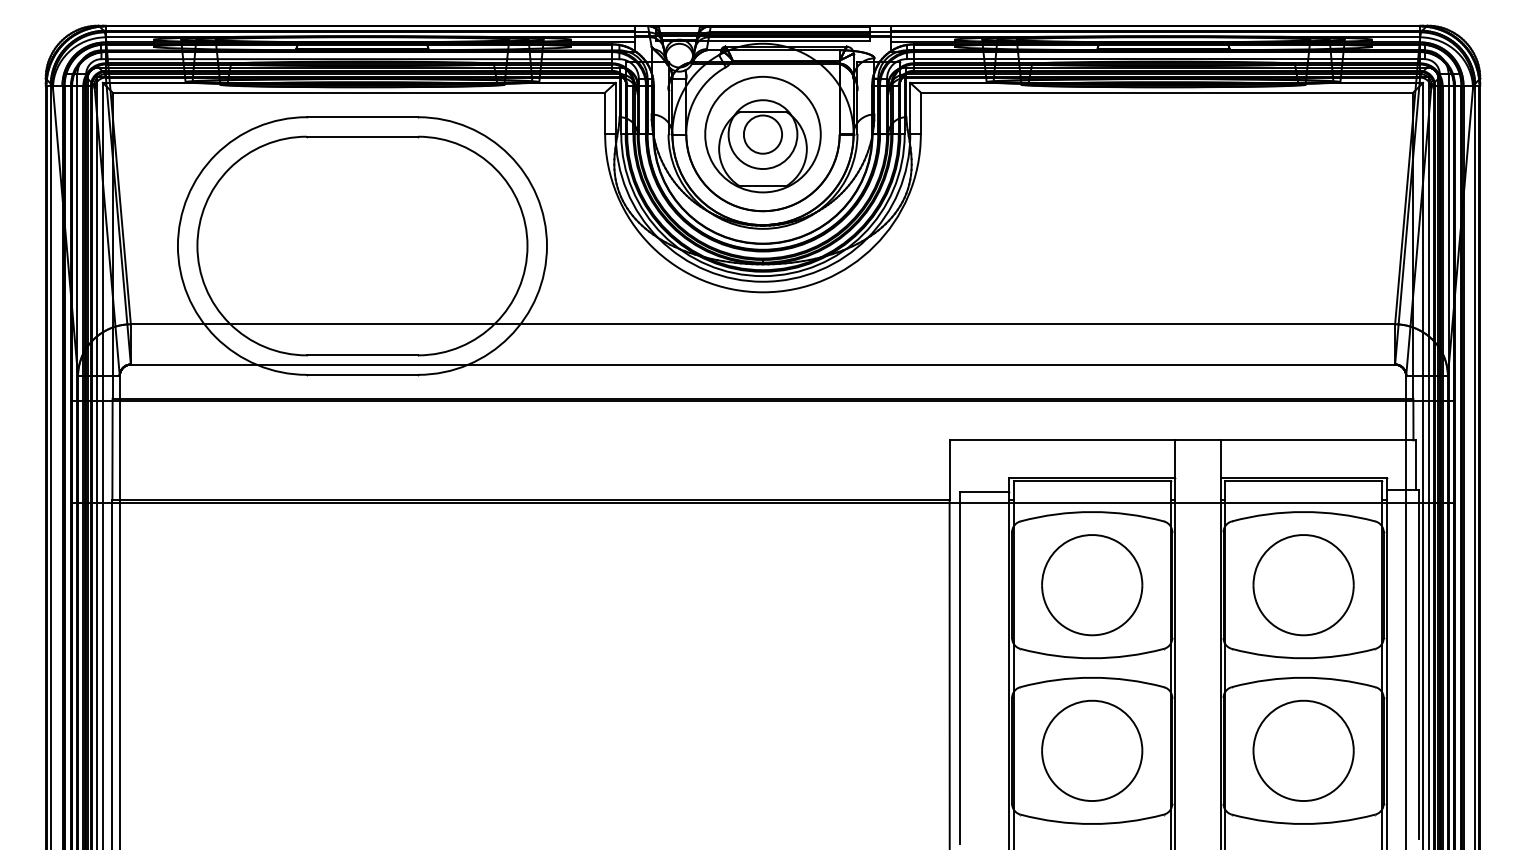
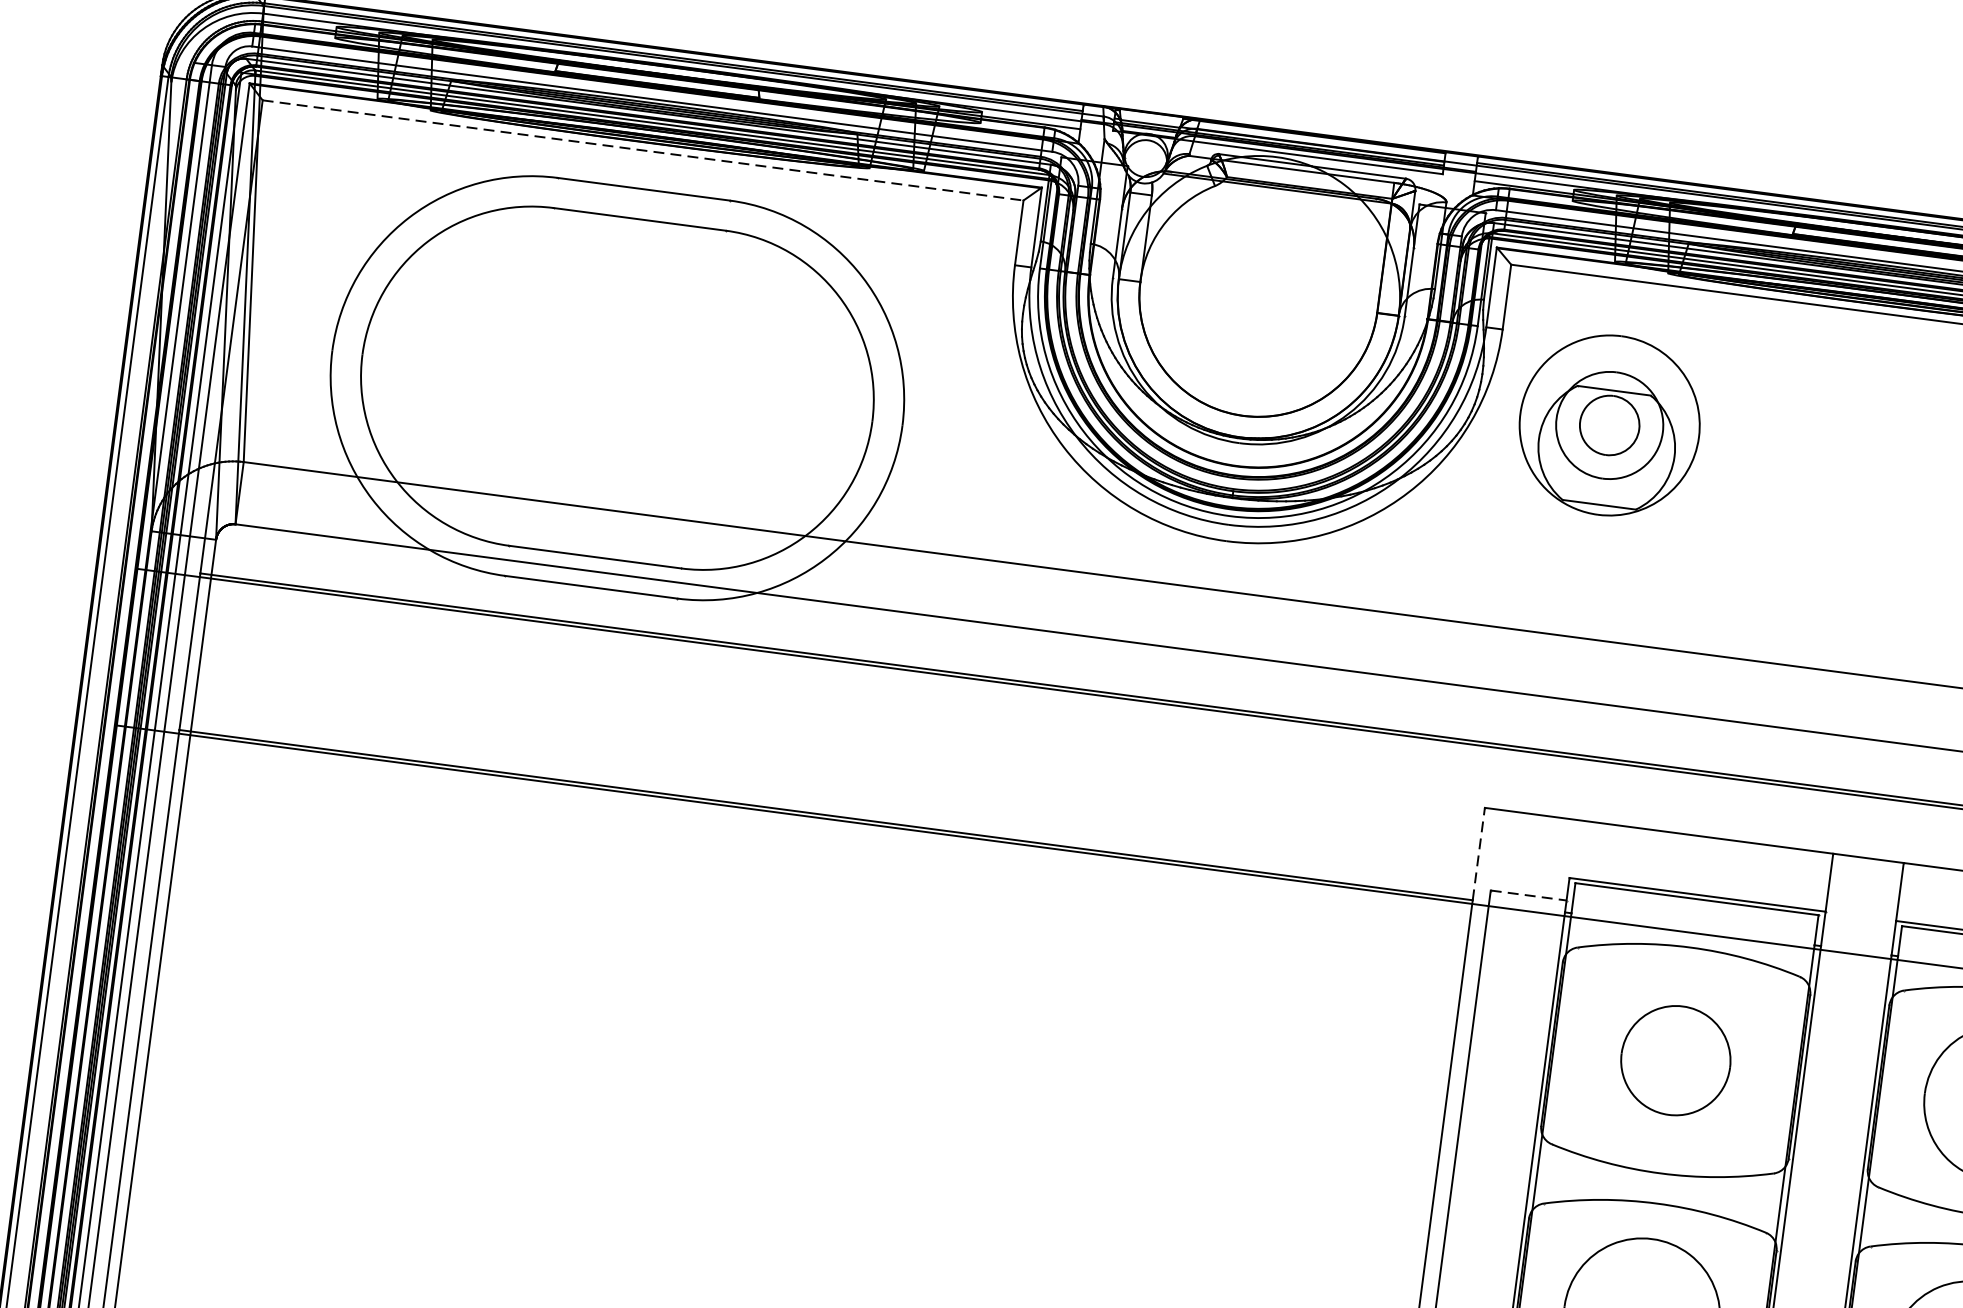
line: (359, 92) -> (644, 150), solid -> dashed
part: (762, 134) -> (1608, 425), moved
line: (949, 470) -> (1478, 854), solid -> dashed
line: (984, 492) -> (1528, 895), solid -> dashed
part: (1092, 585) -> (1676, 1061), size x0.7

